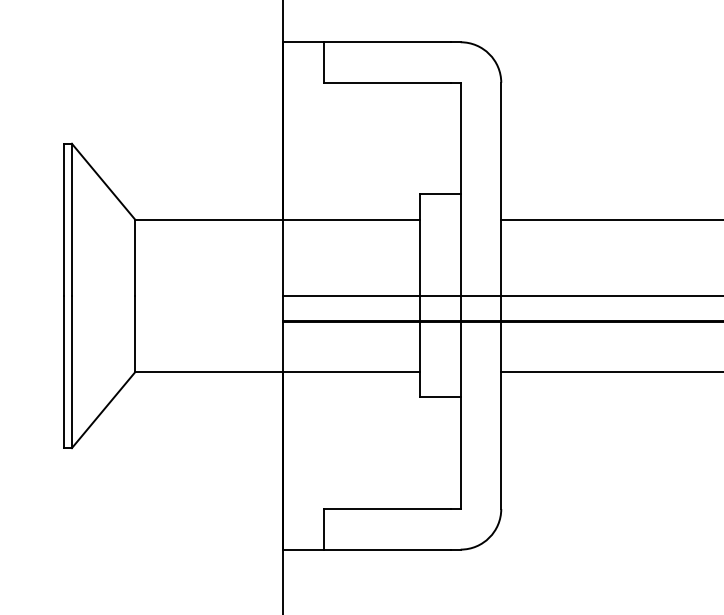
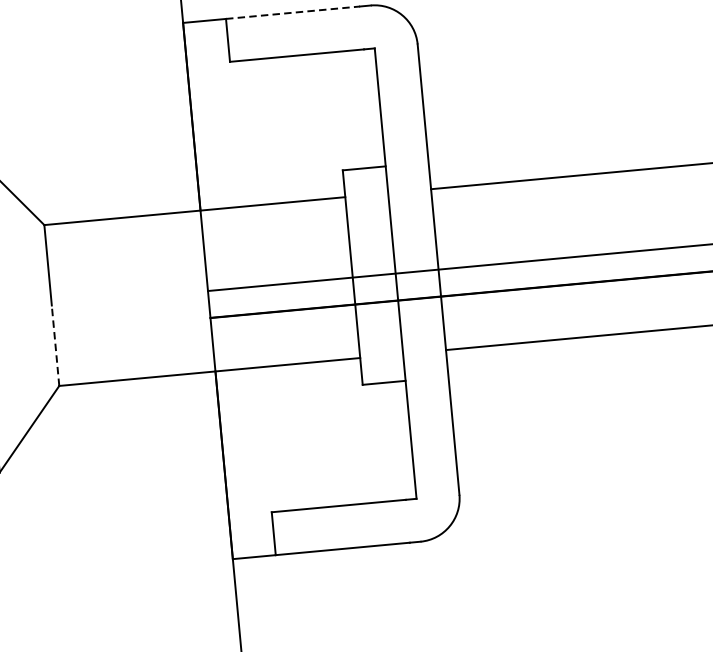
line: (387, 42) -> (293, 12), solid -> dashed
line: (135, 333) -> (55, 345), solid -> dashed

